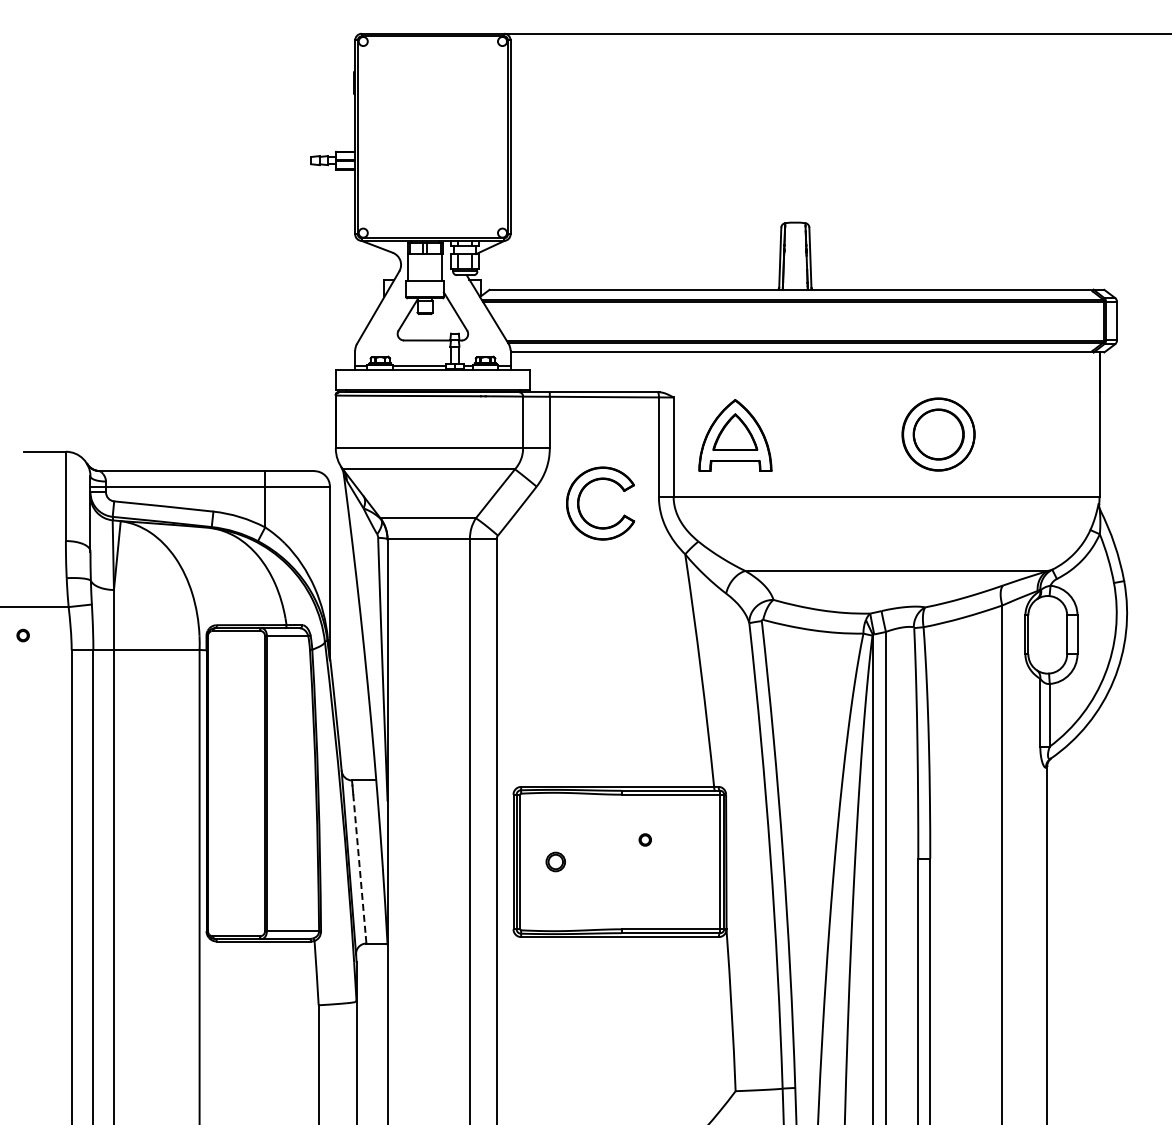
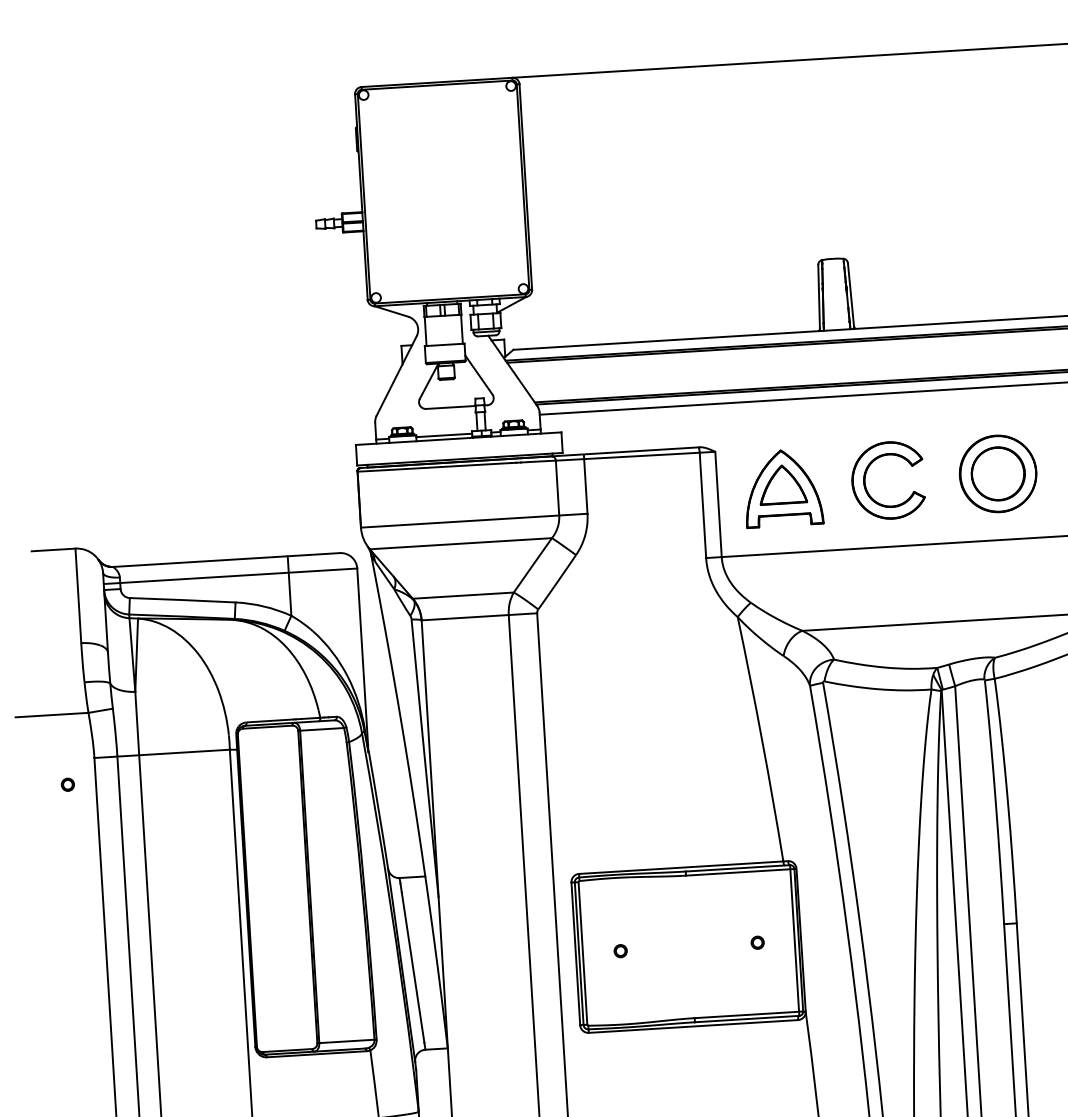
part: (580, 497) -> (866, 475), moved
part: (22, 635) -> (67, 784), moved
part: (644, 839) -> (756, 942), moved
circle: (555, 861) -> (620, 950), size x0.62
line: (359, 865) -> (413, 967), dashed -> solid

